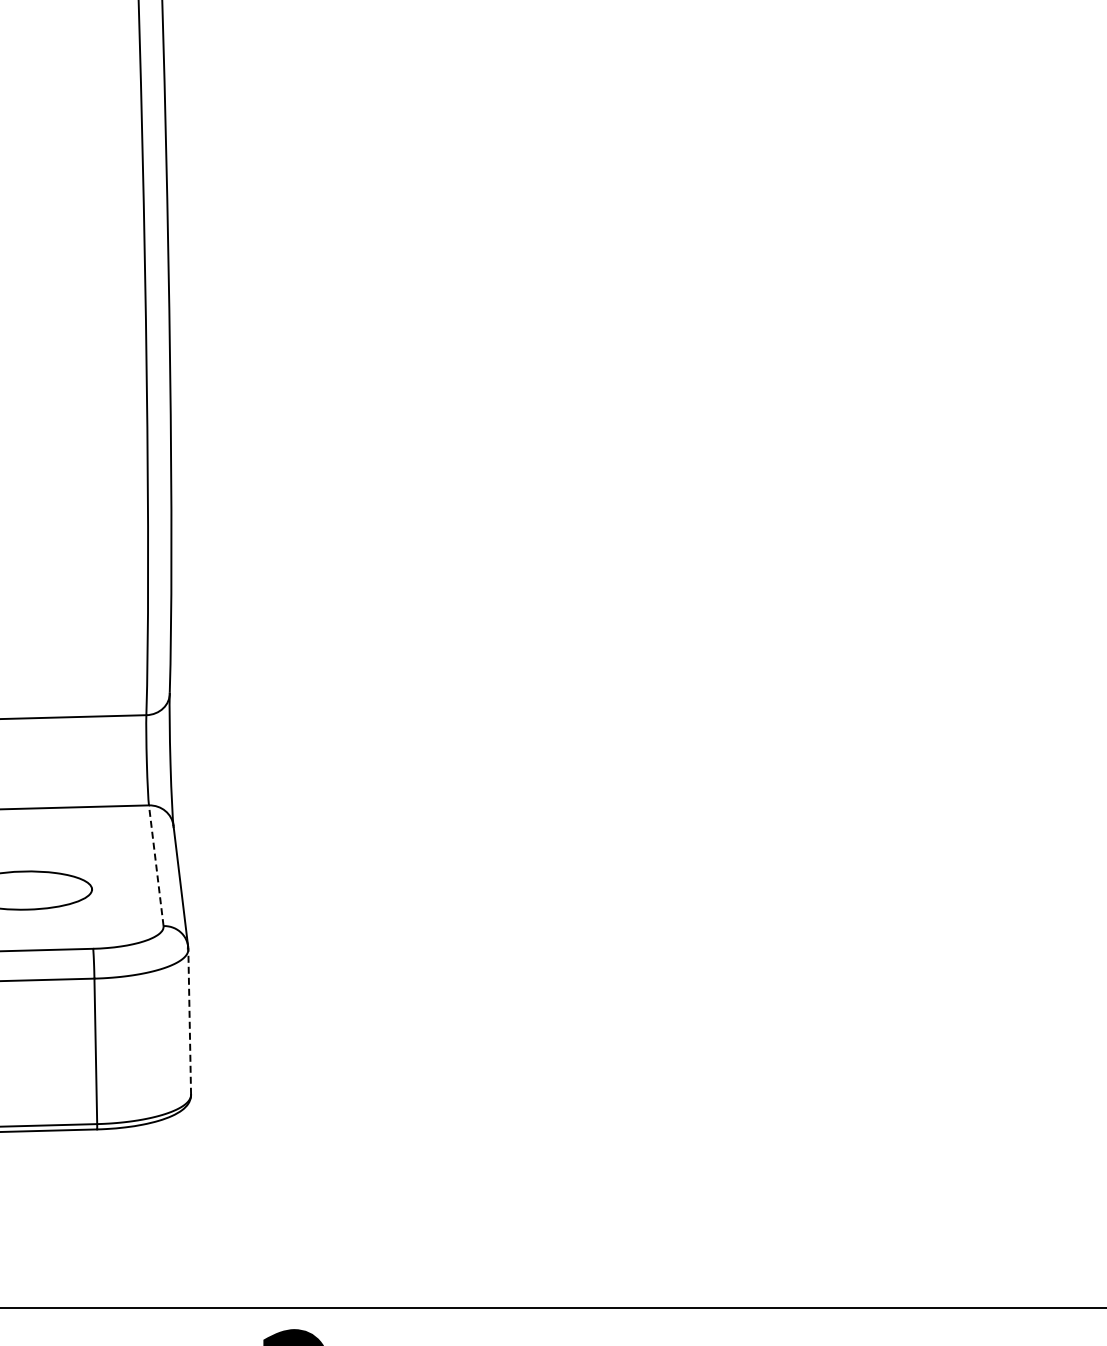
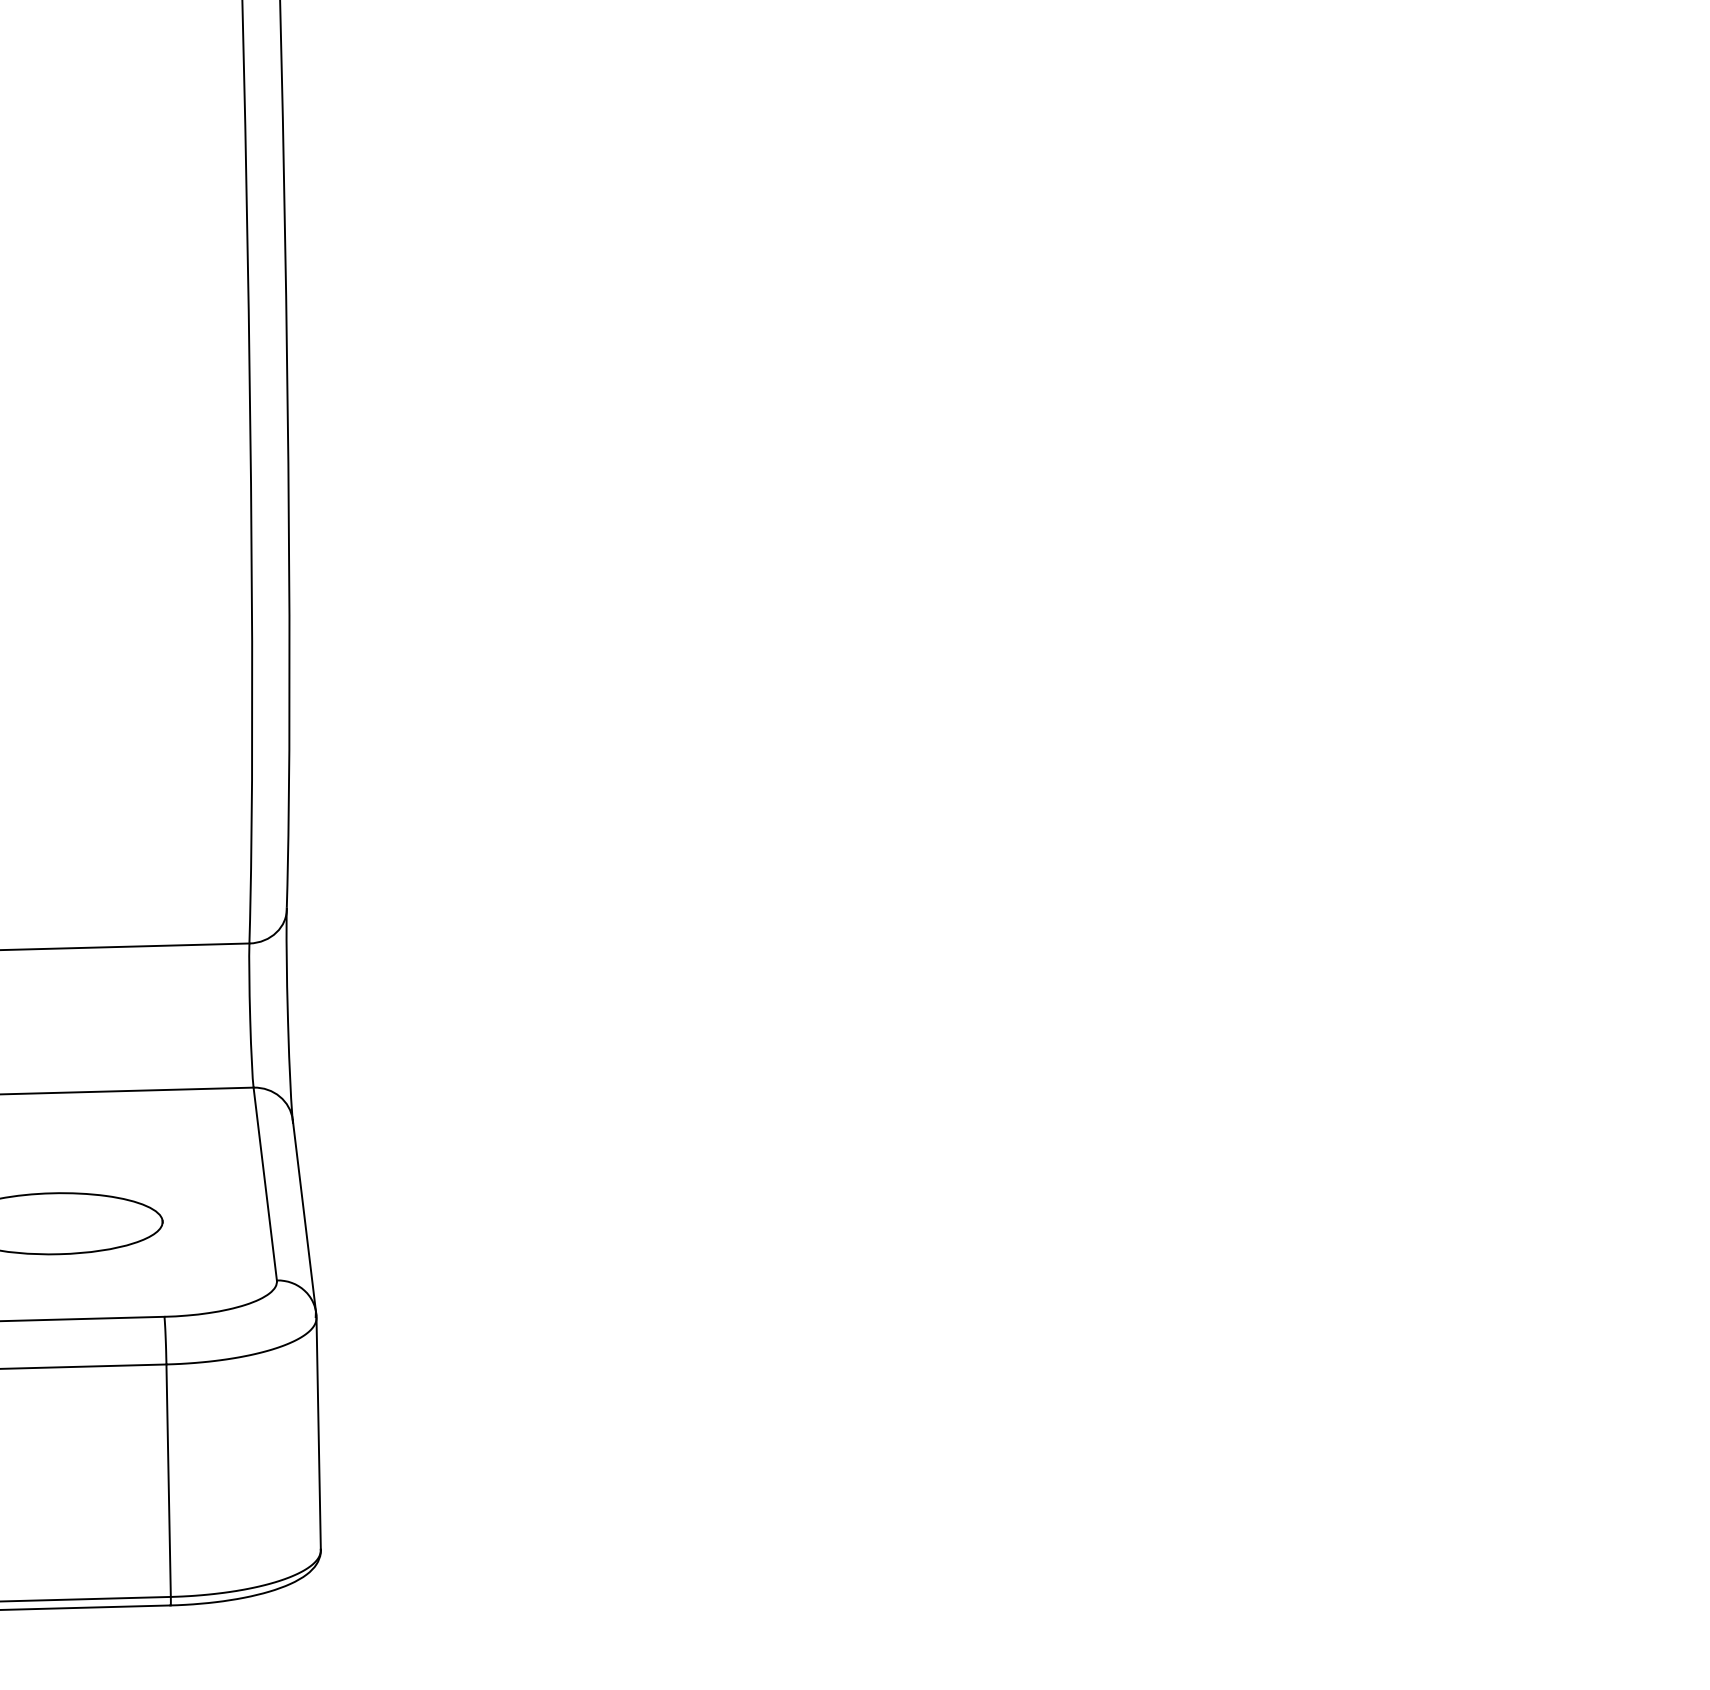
line: (156, 865) -> (265, 1183), dashed -> solid
line: (189, 1020) -> (318, 1431), dashed -> solid

